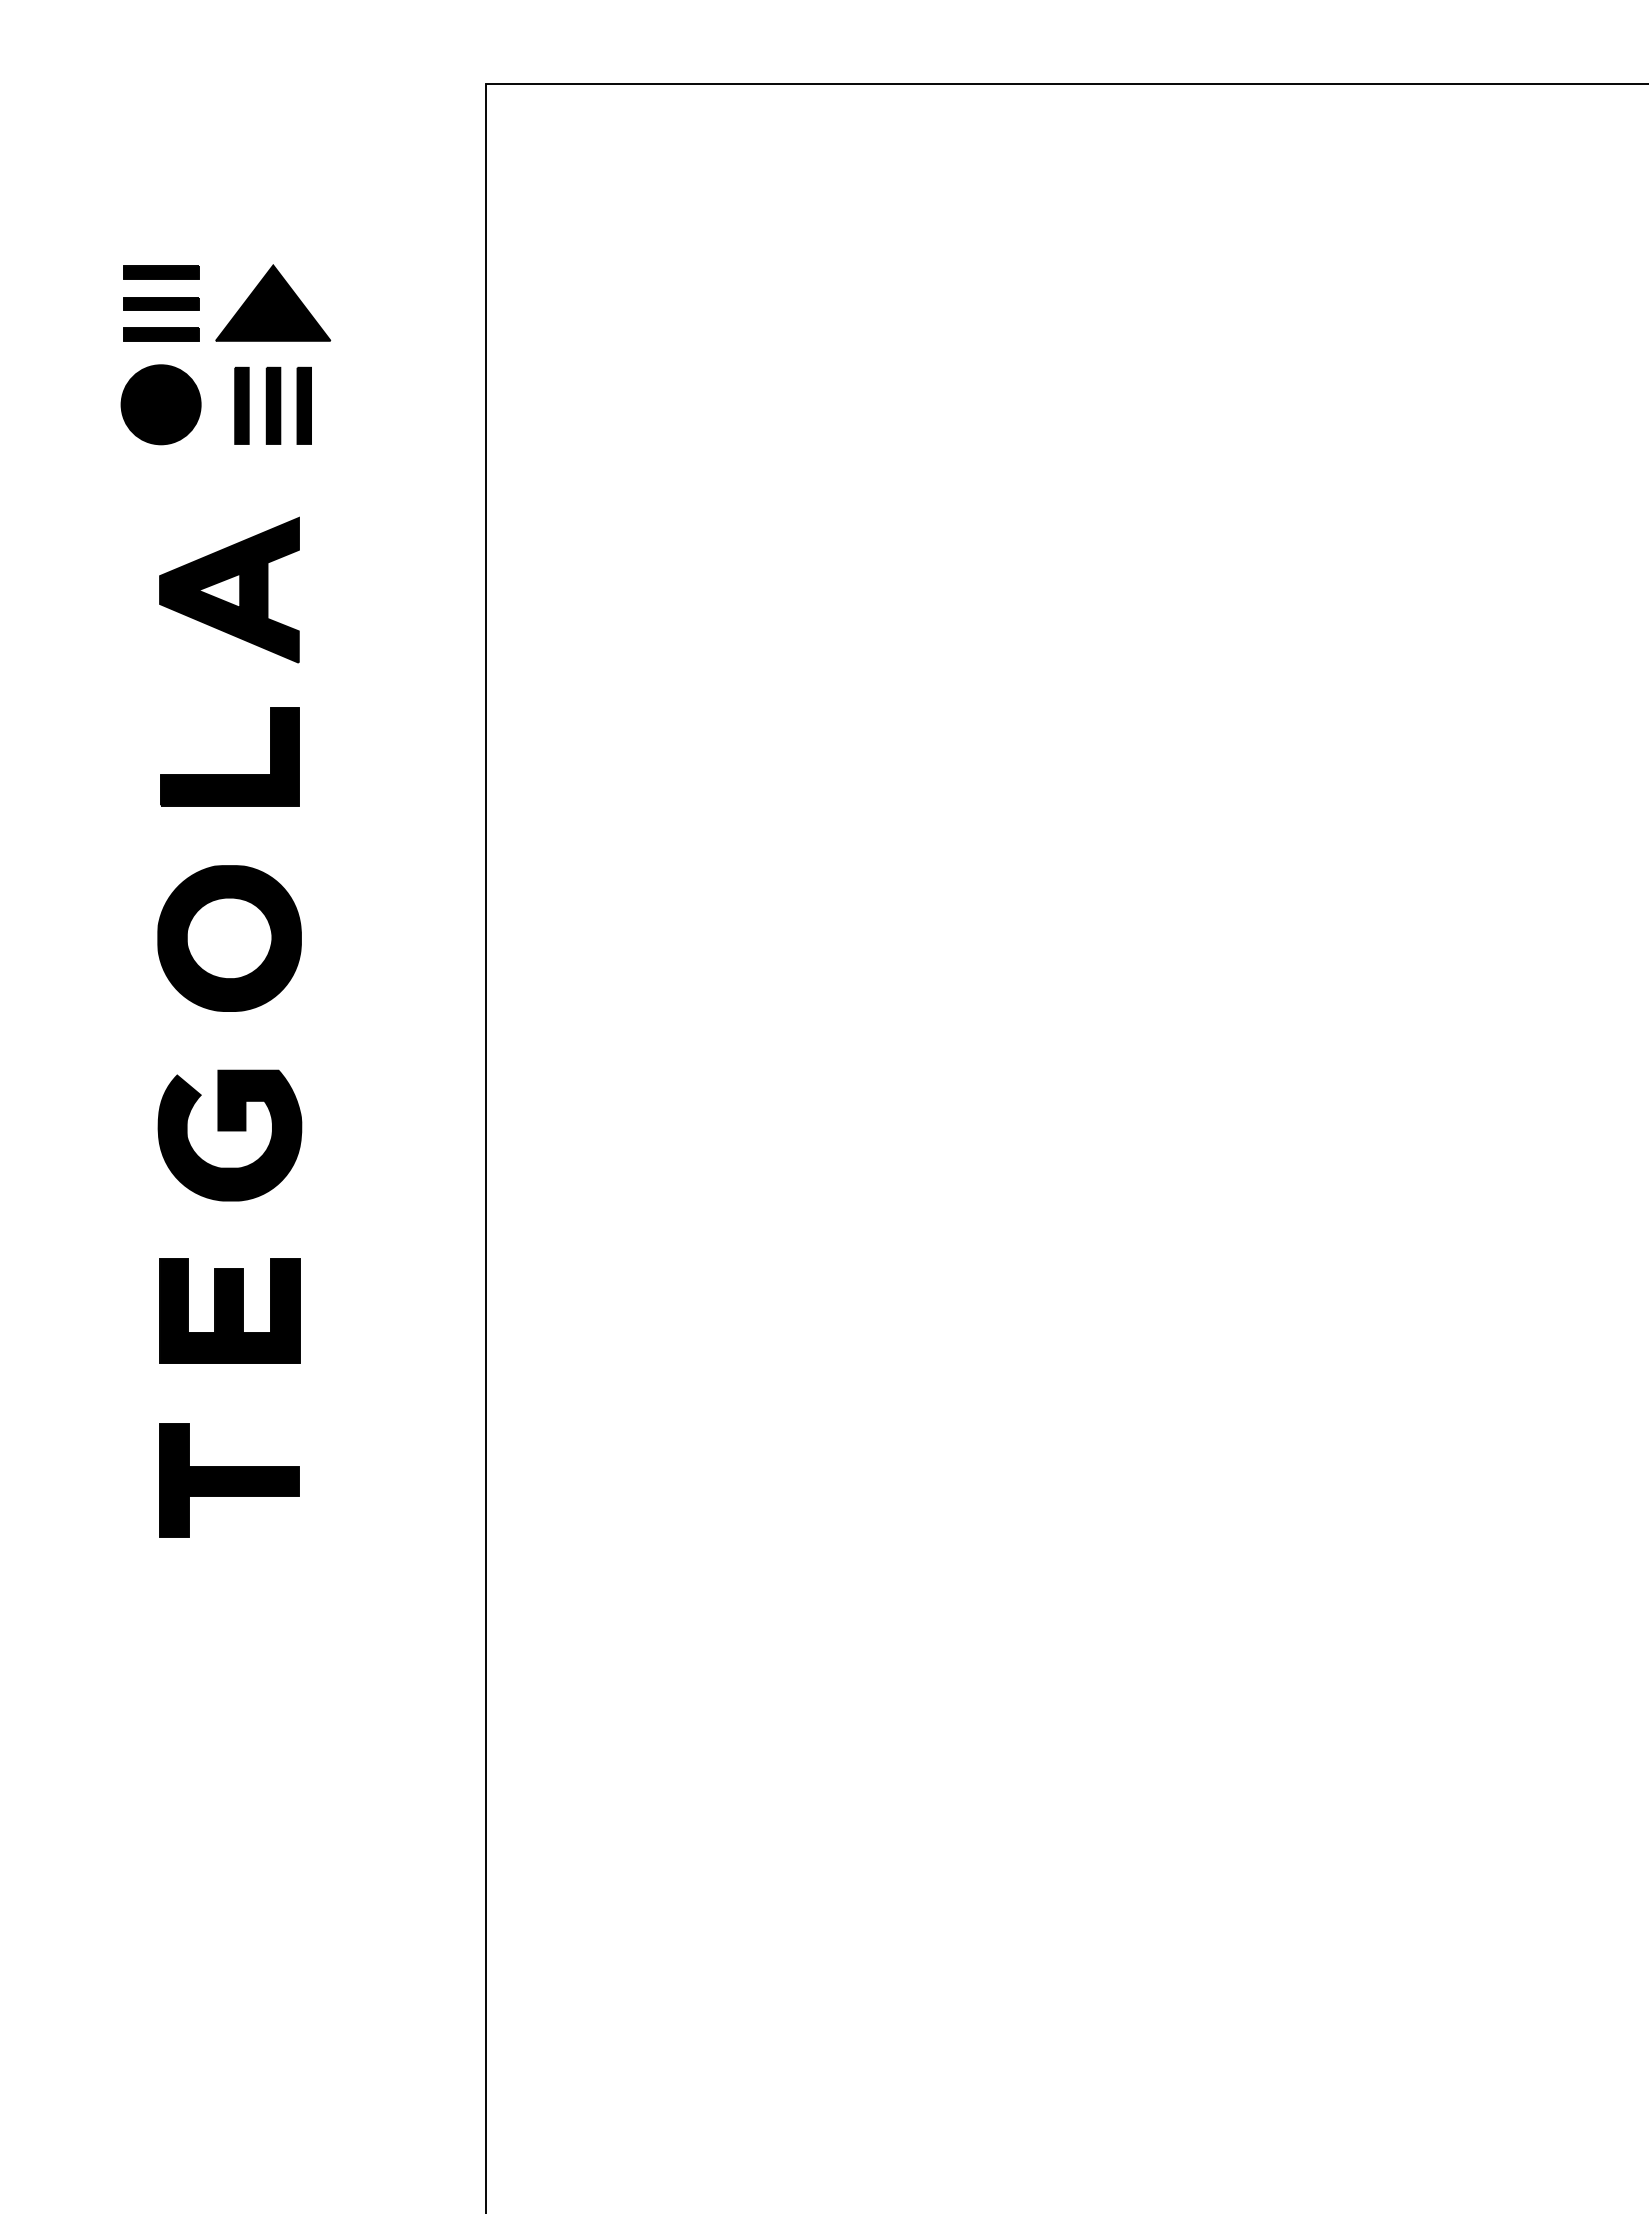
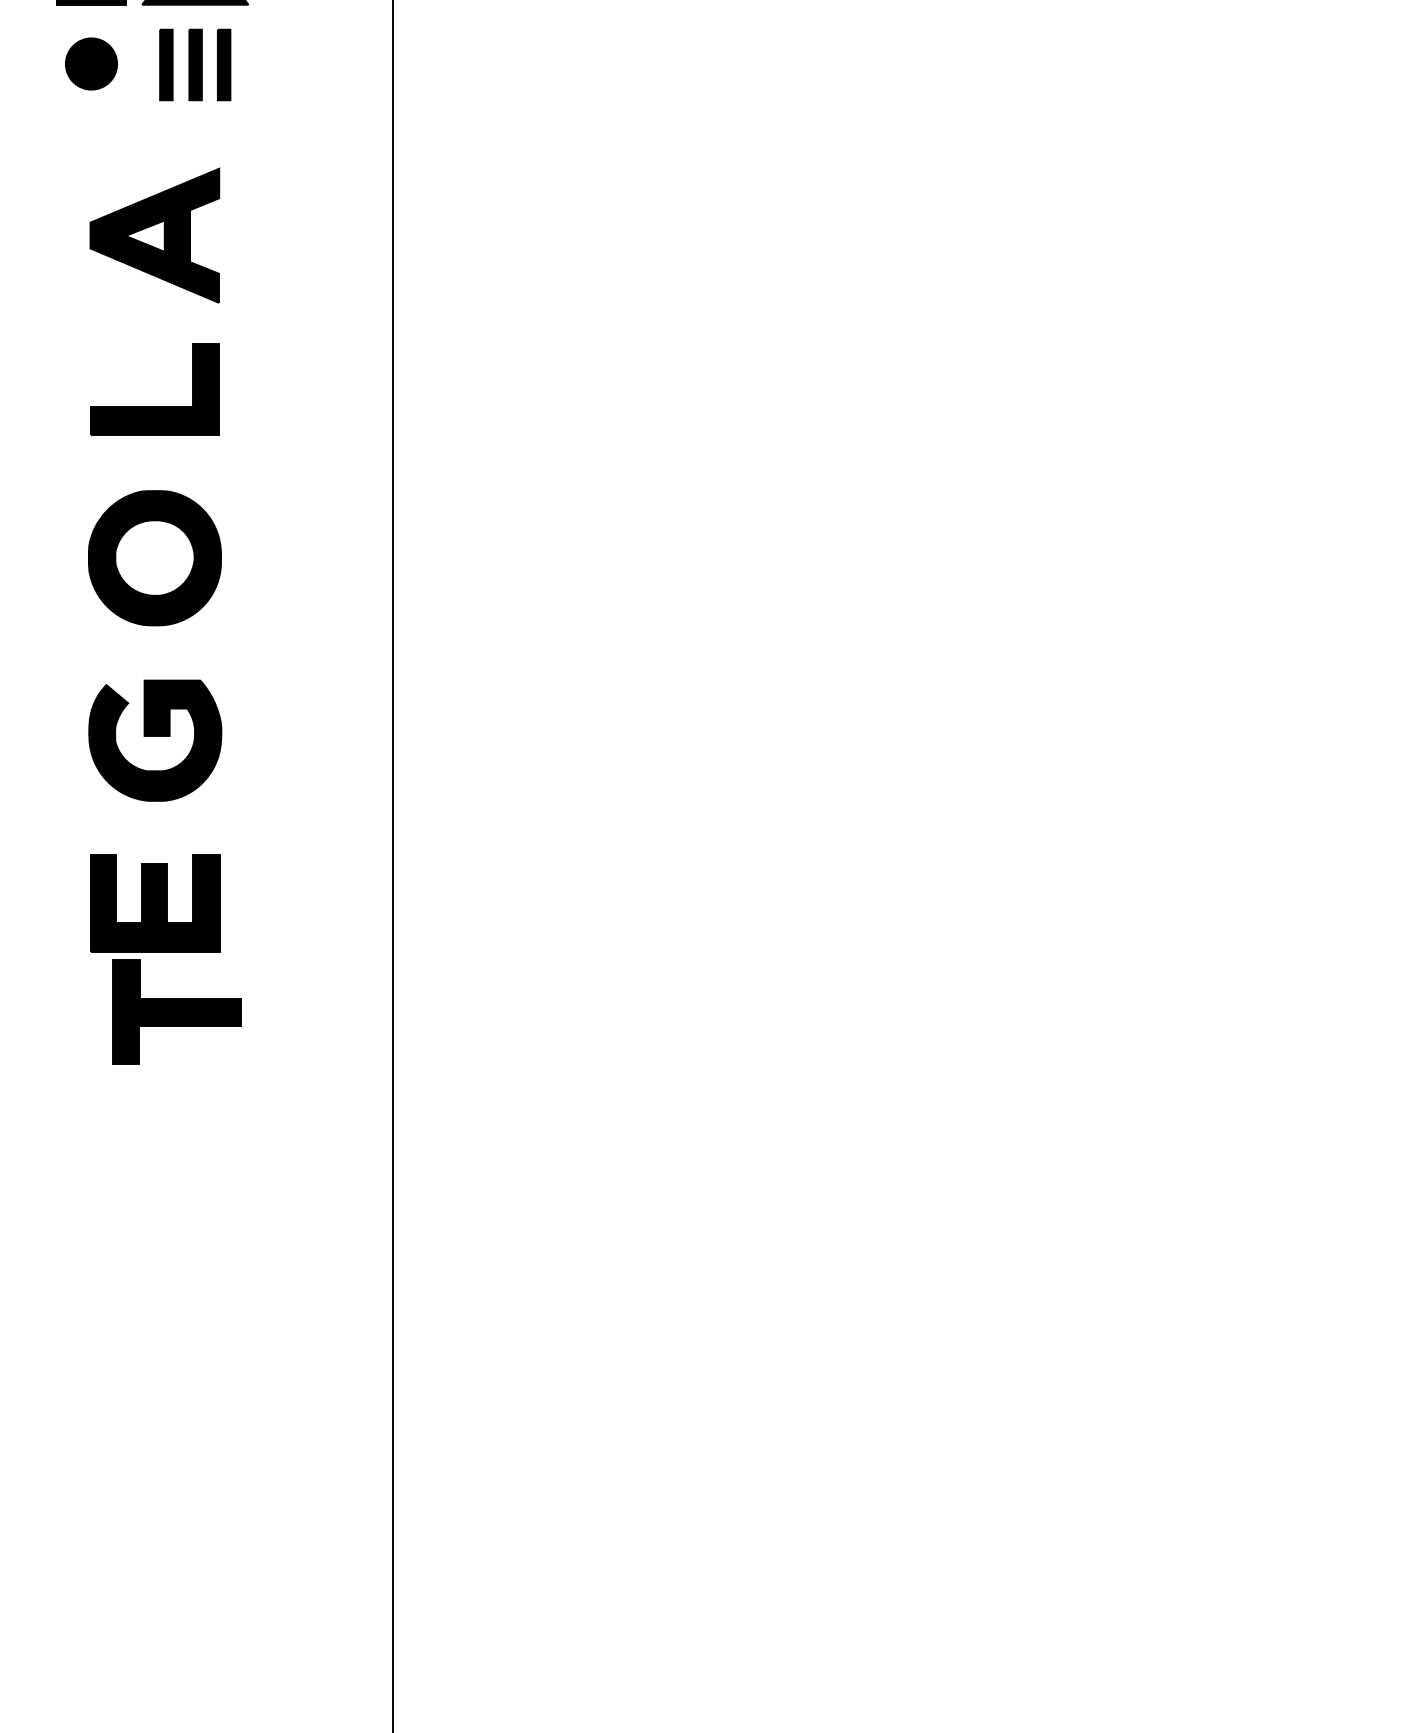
part: (160, 404) -> (90, 63), size x0.7
part: (229, 1480) -> (177, 1011), moved

